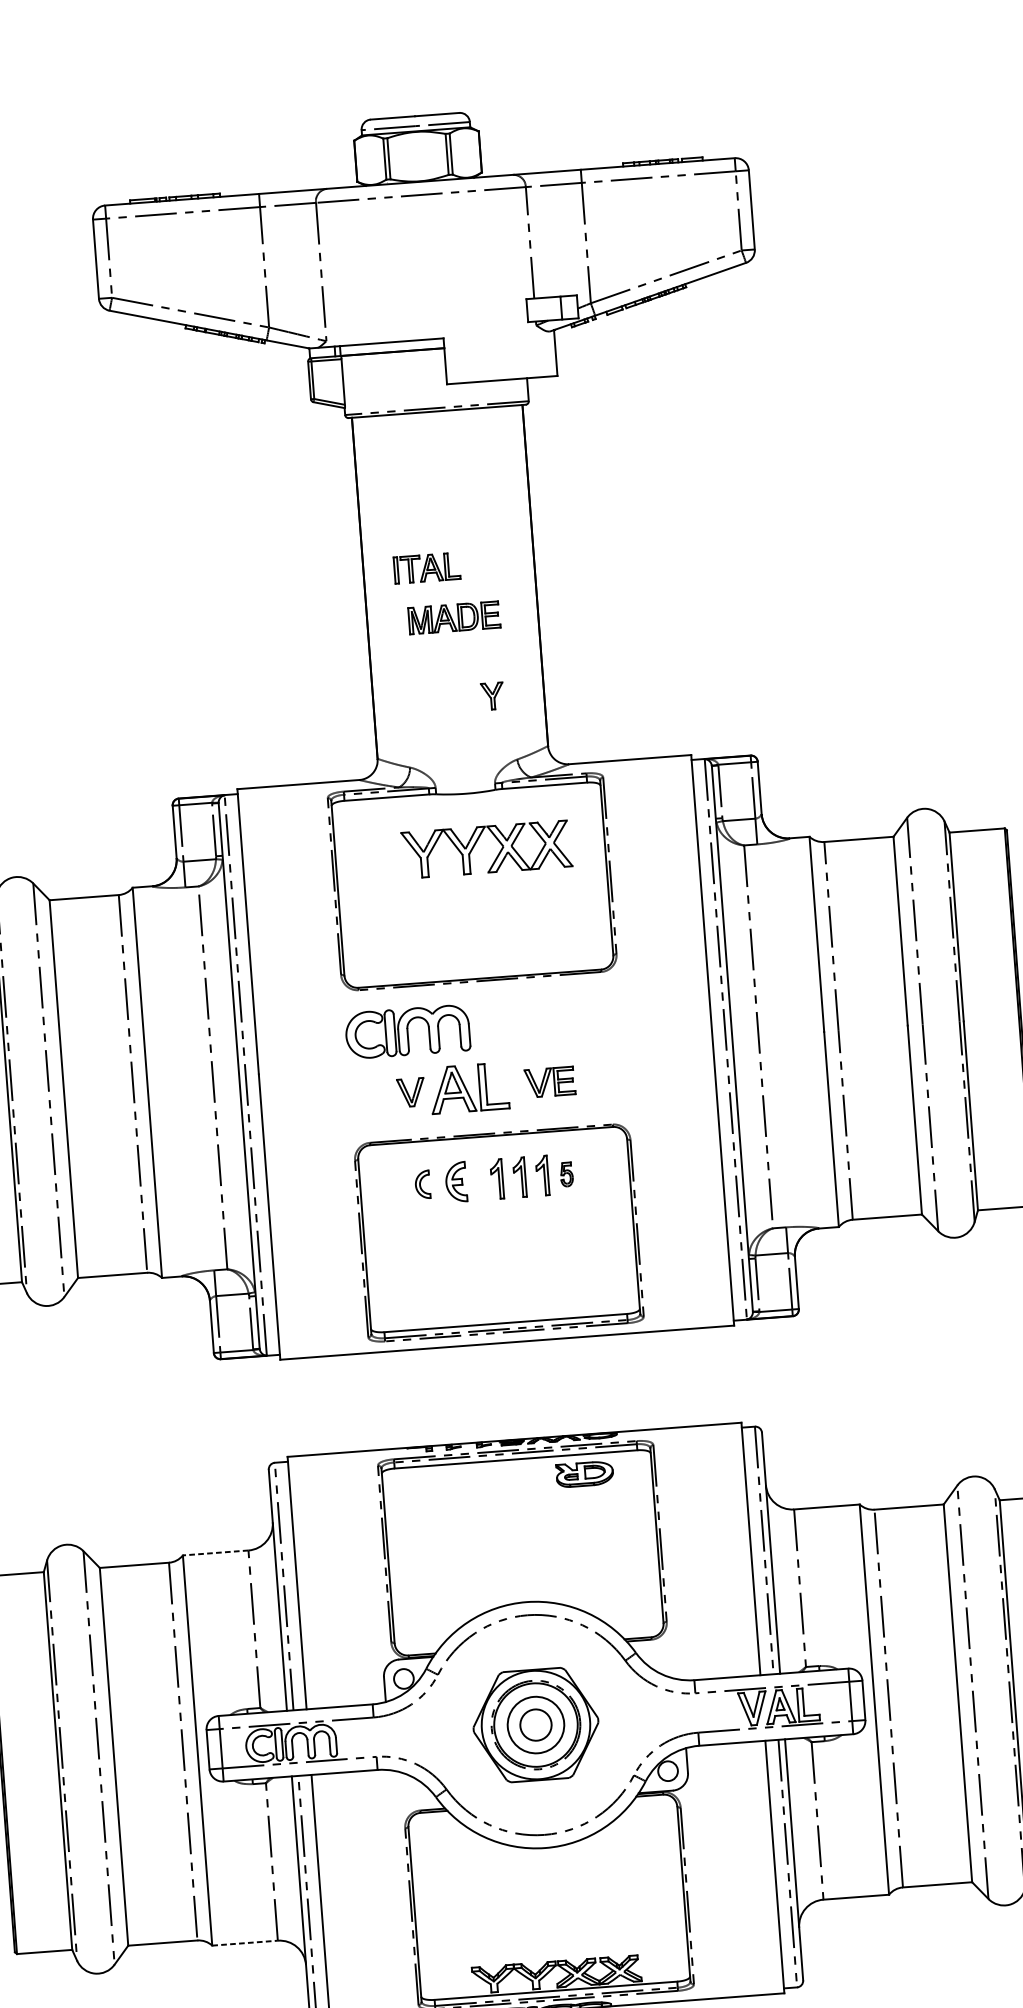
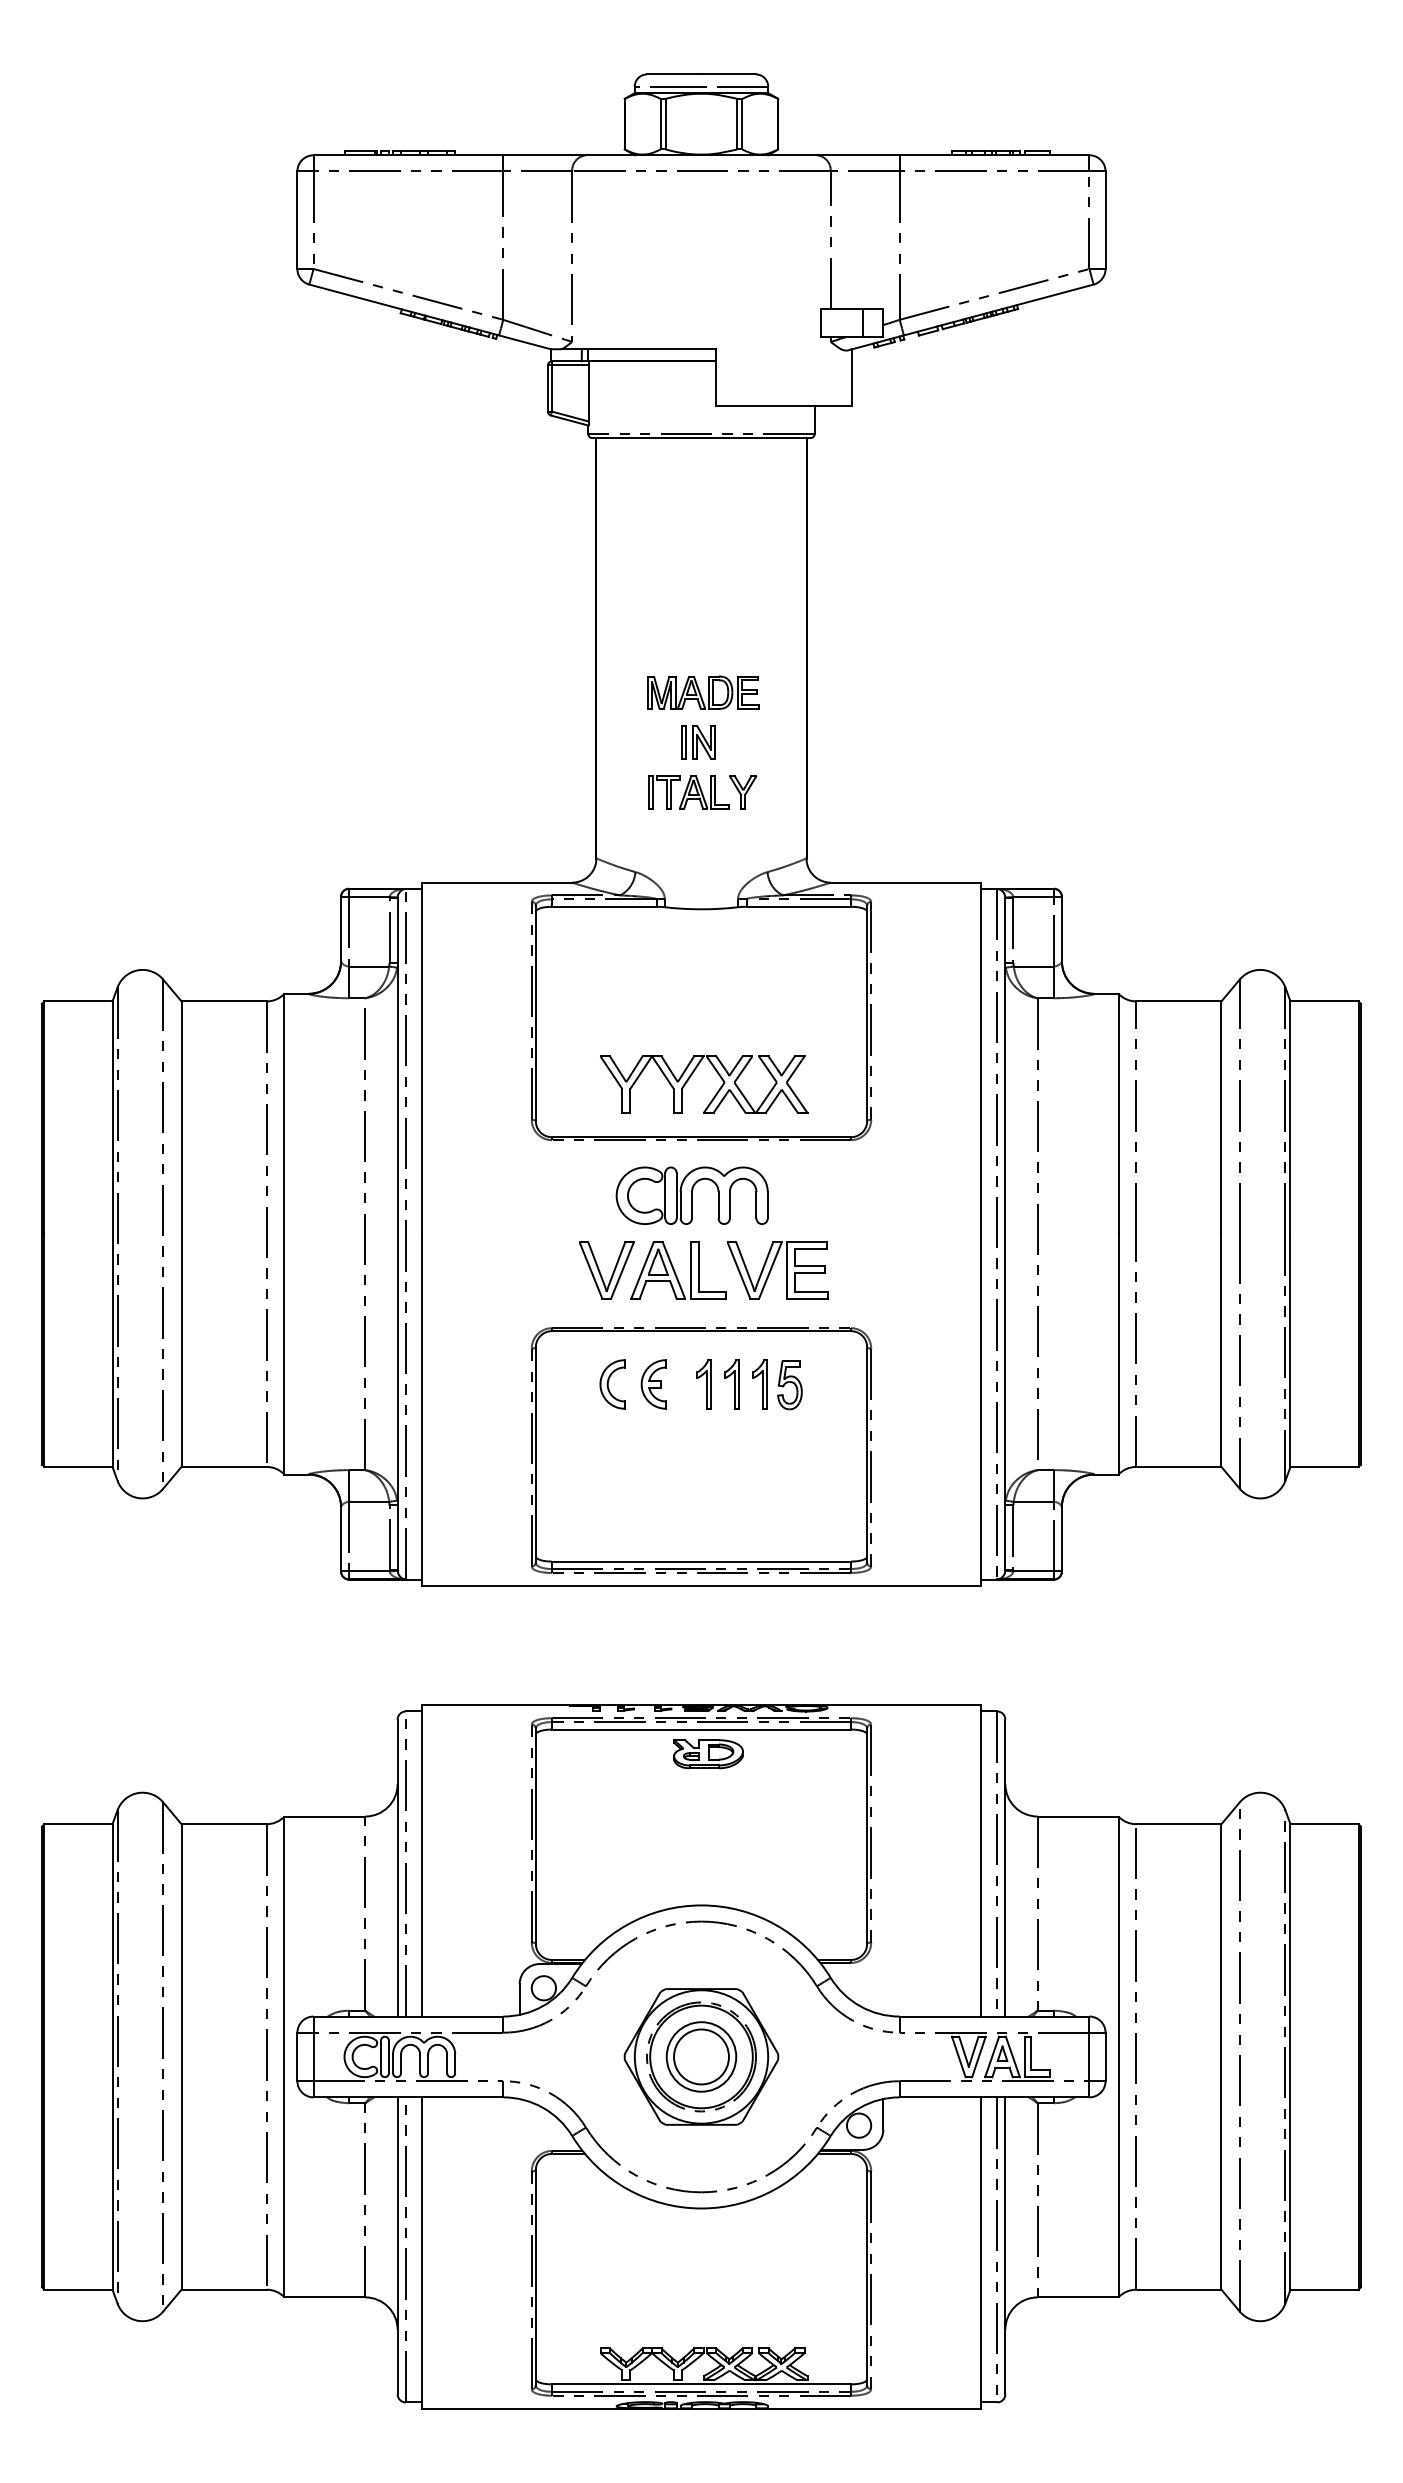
part: (426, 568) -> (688, 792), moved
part: (453, 658) -> (698, 742), added
part: (497, 855) -> (716, 1092), moved
part: (407, 1031) -> (691, 1195), moved
part: (549, 1082) -> (777, 1270), size x1.67
part: (410, 1092) -> (606, 1270), size x1.67
part: (566, 1174) -> (789, 1385), size x1.67
part: (422, 1184) -> (612, 1384), size x1.43
part: (584, 1474) -> (708, 1754), moved
line: (215, 1552) -> (324, 1816), dashed -> solid
circle: (535, 1724) -> (701, 2056), size x1.43
line: (245, 1943) -> (325, 2297), dashed -> solid

